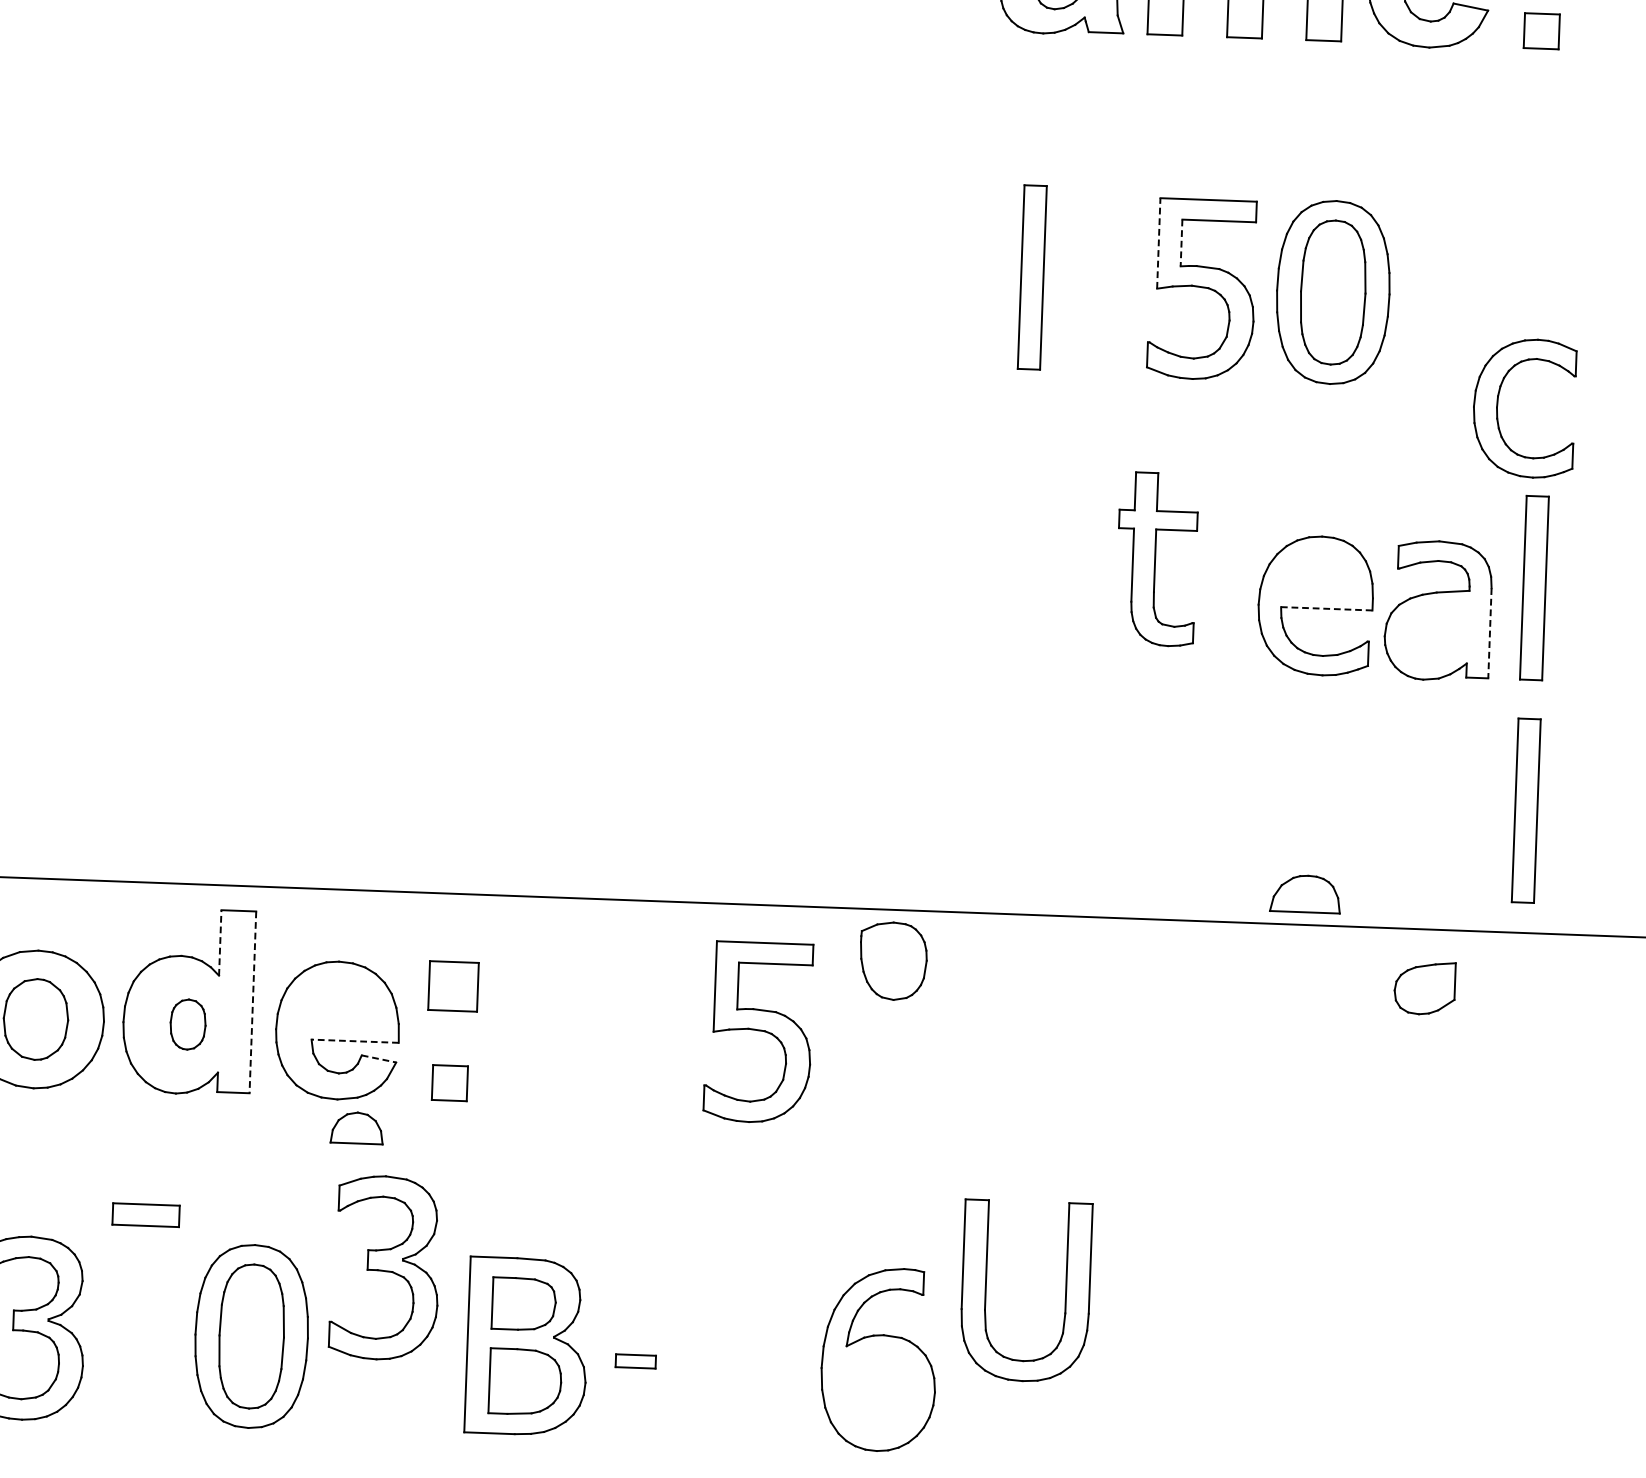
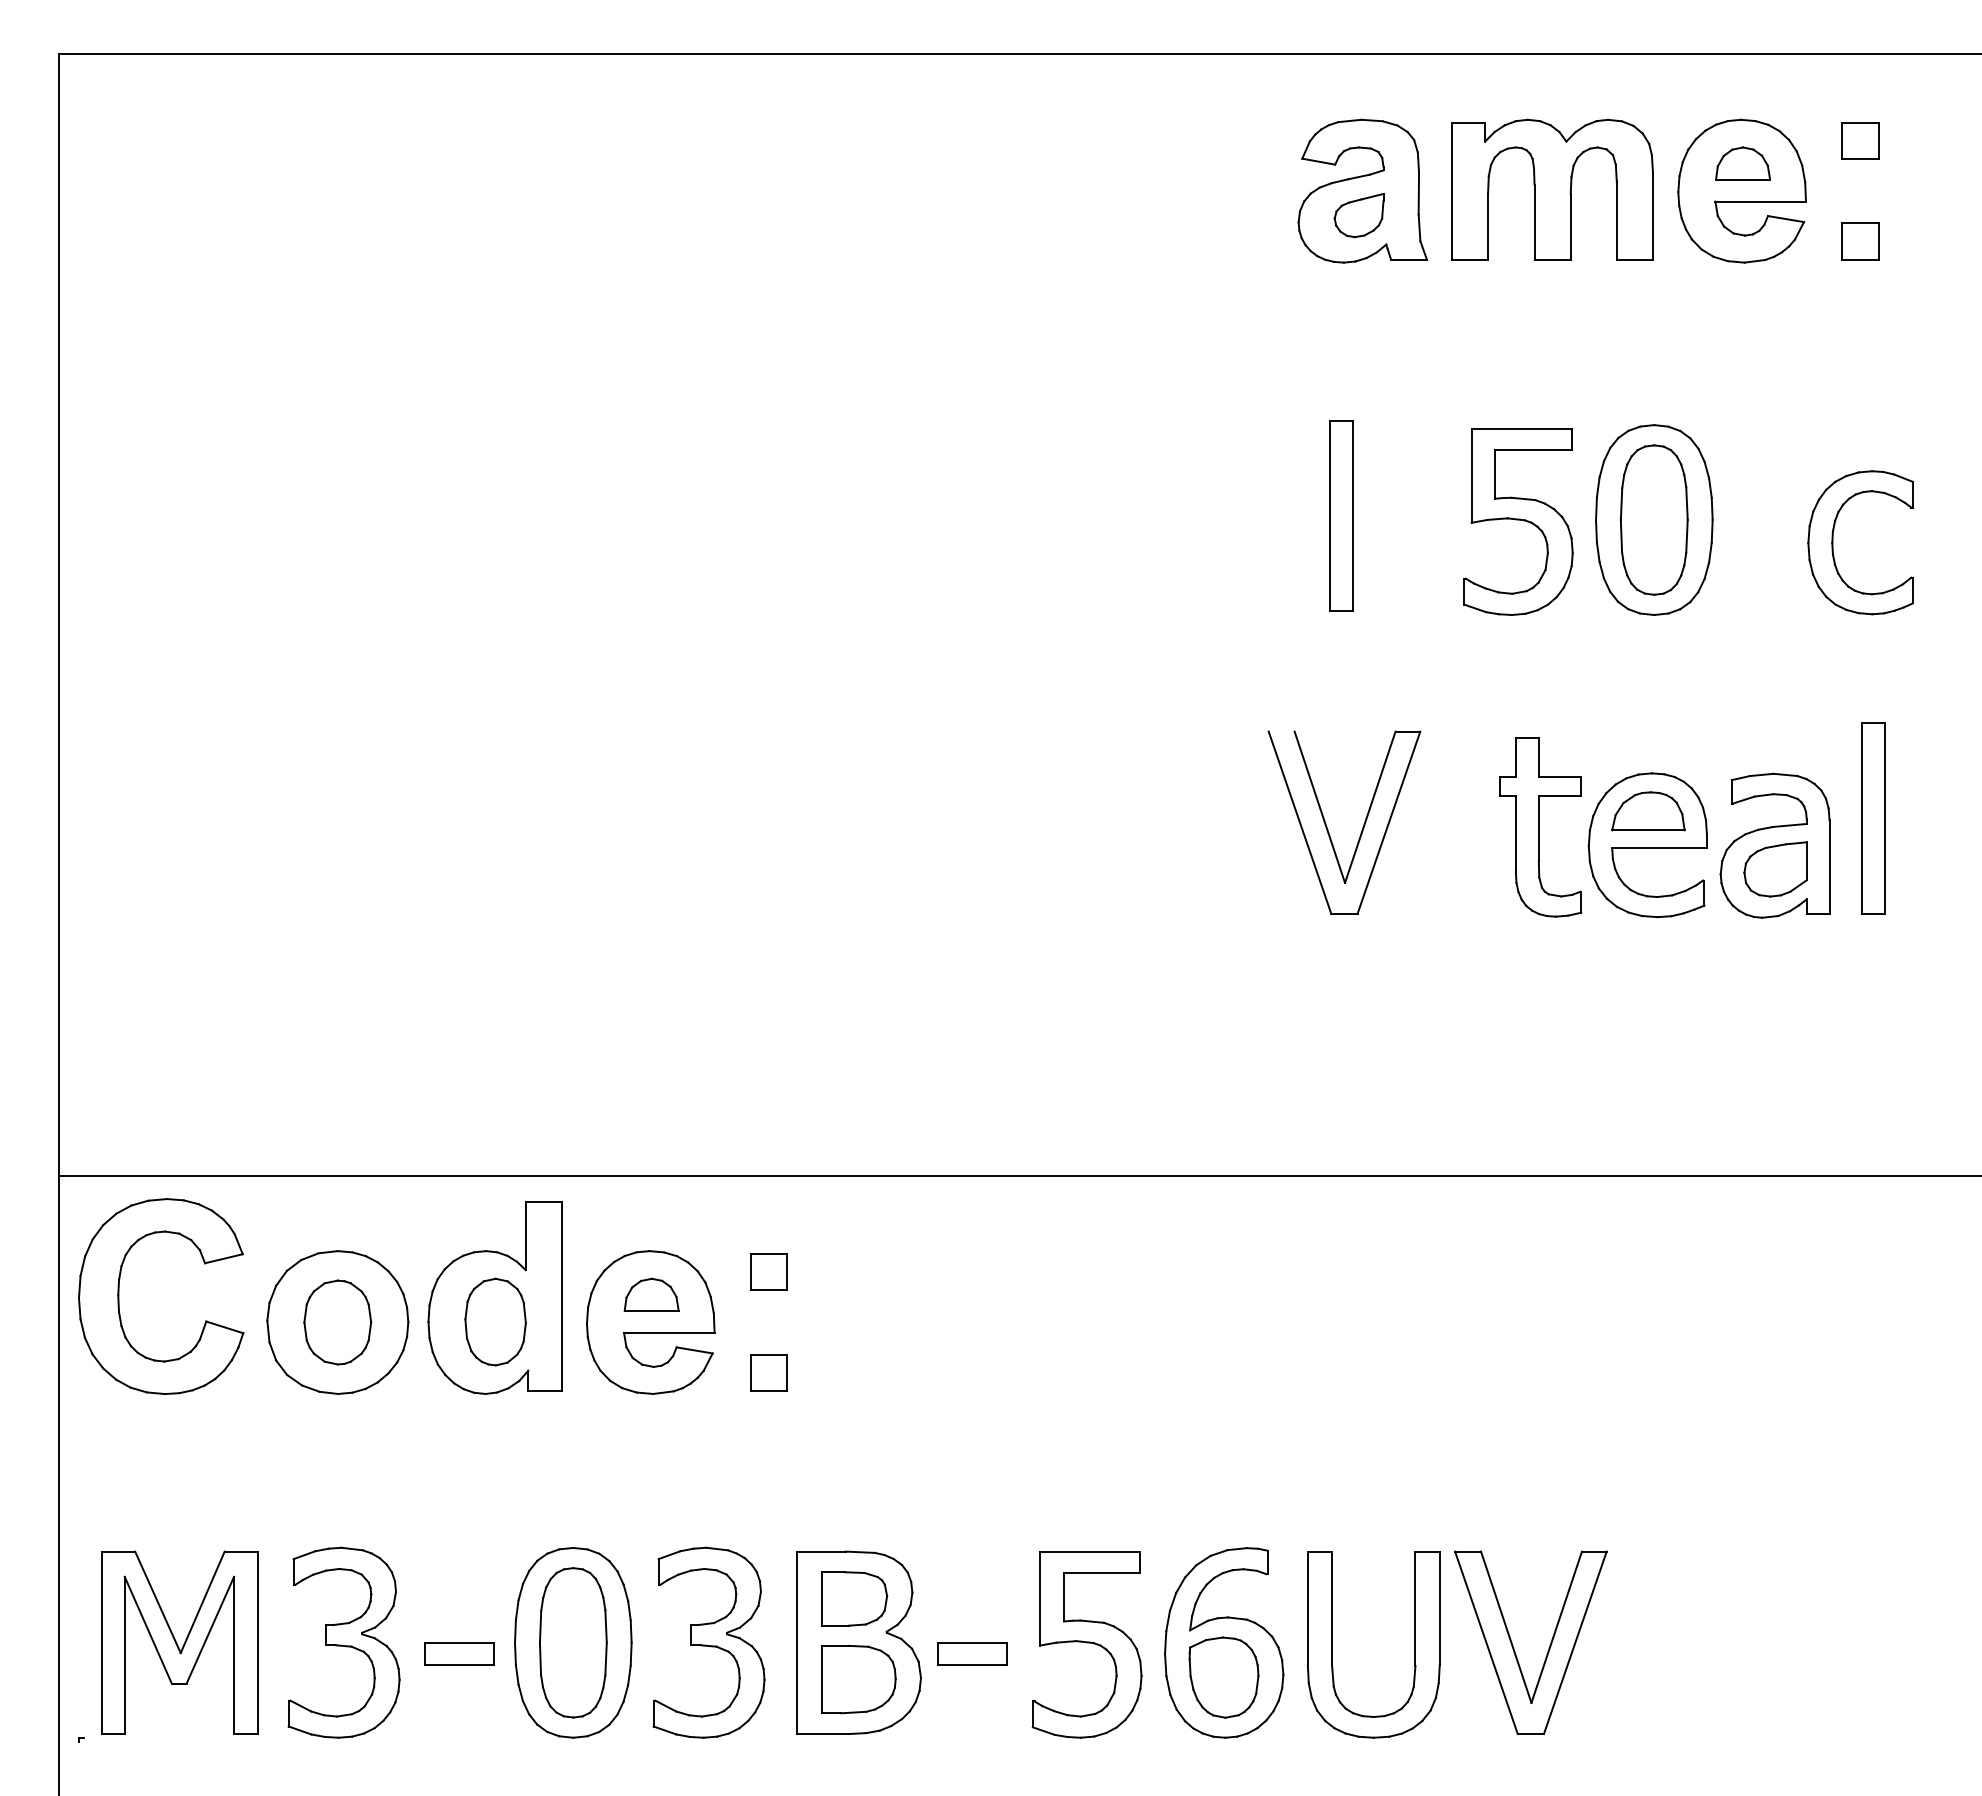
line: (1158, 243) -> (1471, 475), dashed -> solid
line: (1181, 243) -> (1495, 474), dashed -> solid
part: (1498, 407) -> (1833, 542), moved
part: (1156, 559) -> (1540, 827), moved
part: (1007, 576) -> (1327, 826), added
line: (1326, 608) -> (1659, 847), dashed -> solid
line: (1489, 633) -> (1829, 867), dashed -> solid
part: (1525, 810) -> (1873, 1049), removed
part: (1305, 894) -> (1648, 811), moved
line: (219, 943) -> (525, 1236), dashed -> solid
part: (892, 961) -> (1223, 1677), moved
part: (452, 985) -> (768, 1271), size x0.71
part: (1424, 988) -> (1775, 869), moved
line: (252, 1003) -> (561, 1297), dashed -> solid
part: (188, 1024) -> (495, 1321), size x1.67
part: (758, 1032) -> (1086, 1644), moved
line: (354, 1040) -> (668, 1332), dashed -> solid
line: (379, 1059) -> (695, 1350), dashed -> solid
part: (357, 1127) -> (651, 1294), moved
part: (146, 1214) -> (459, 1653), moved
part: (384, 1267) -> (708, 1642), moved
part: (986, 1289) -> (1332, 1644), moved
part: (636, 1360) -> (972, 1653), size x1.67
part: (1158, 1375) -> (1514, 1648), added

